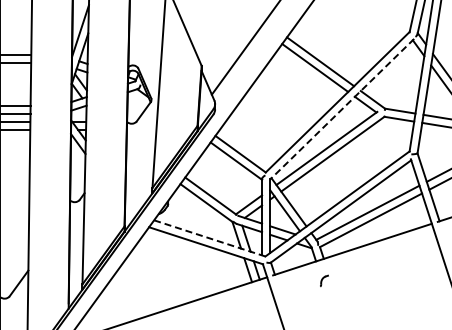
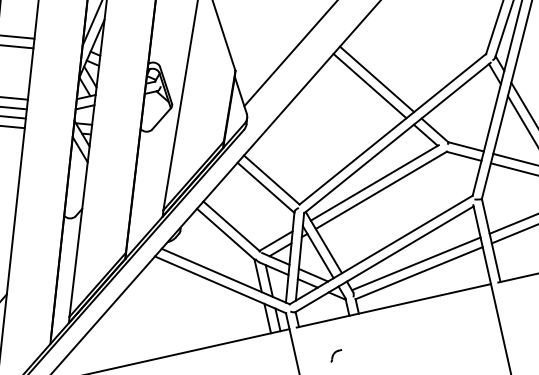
line: (342, 109) -> (397, 138), dashed -> solid
line: (209, 238) -> (225, 276), dashed -> solid
part: (324, 280) -> (336, 355), moved

